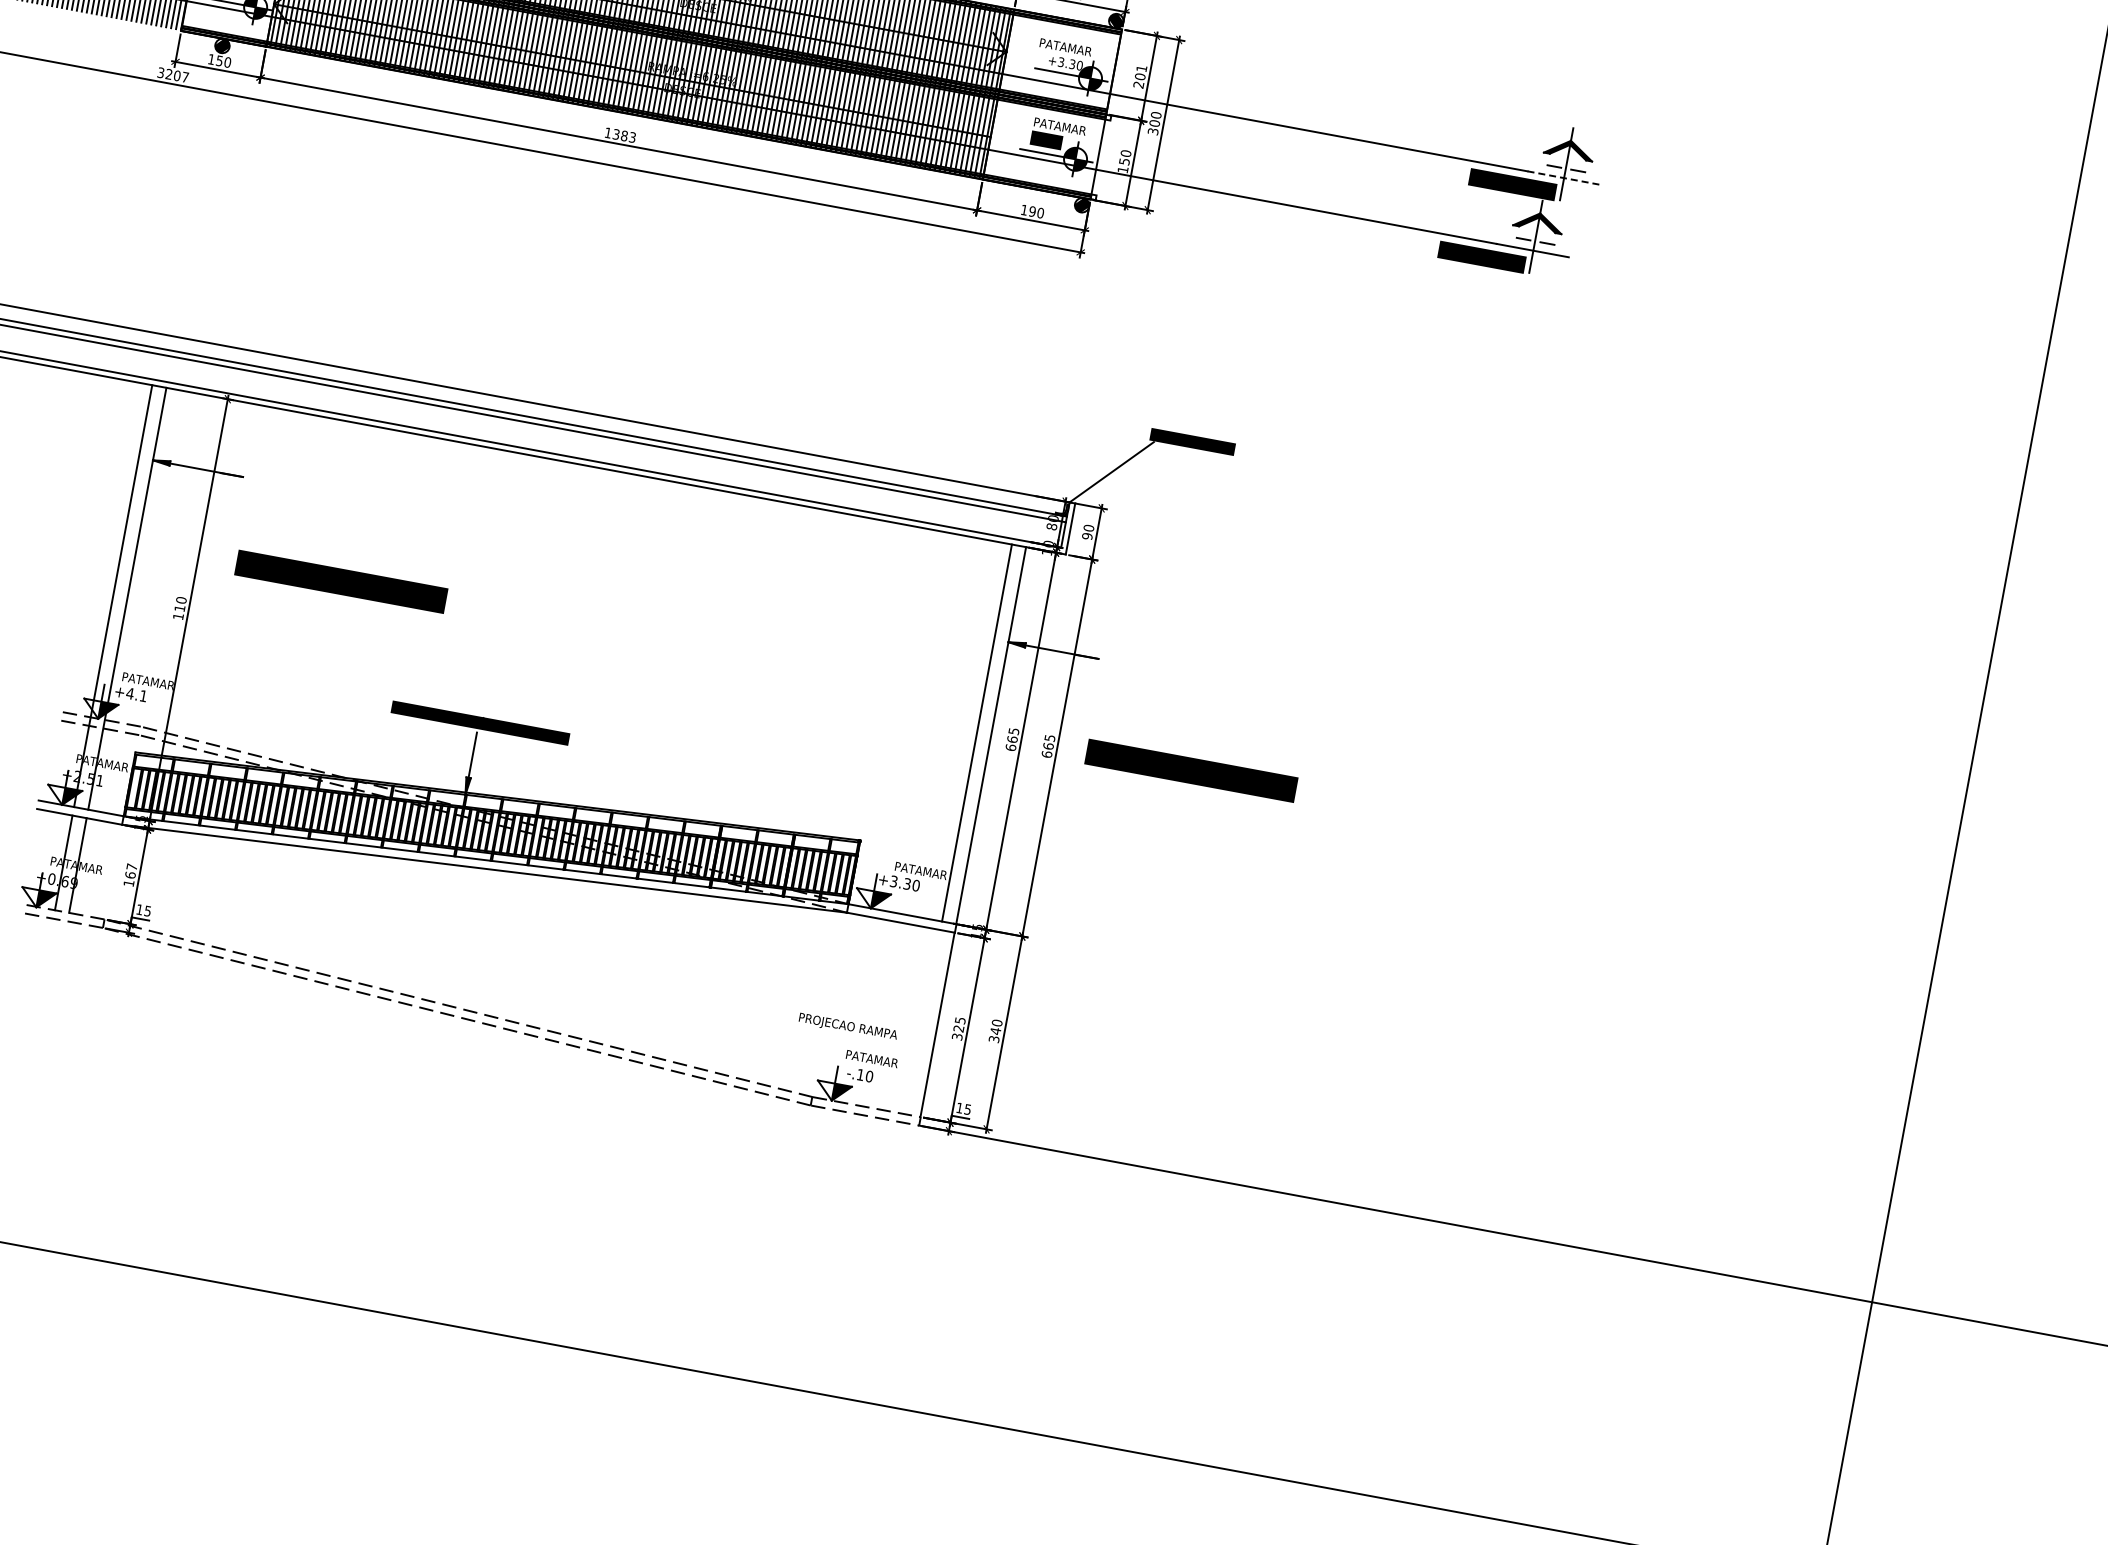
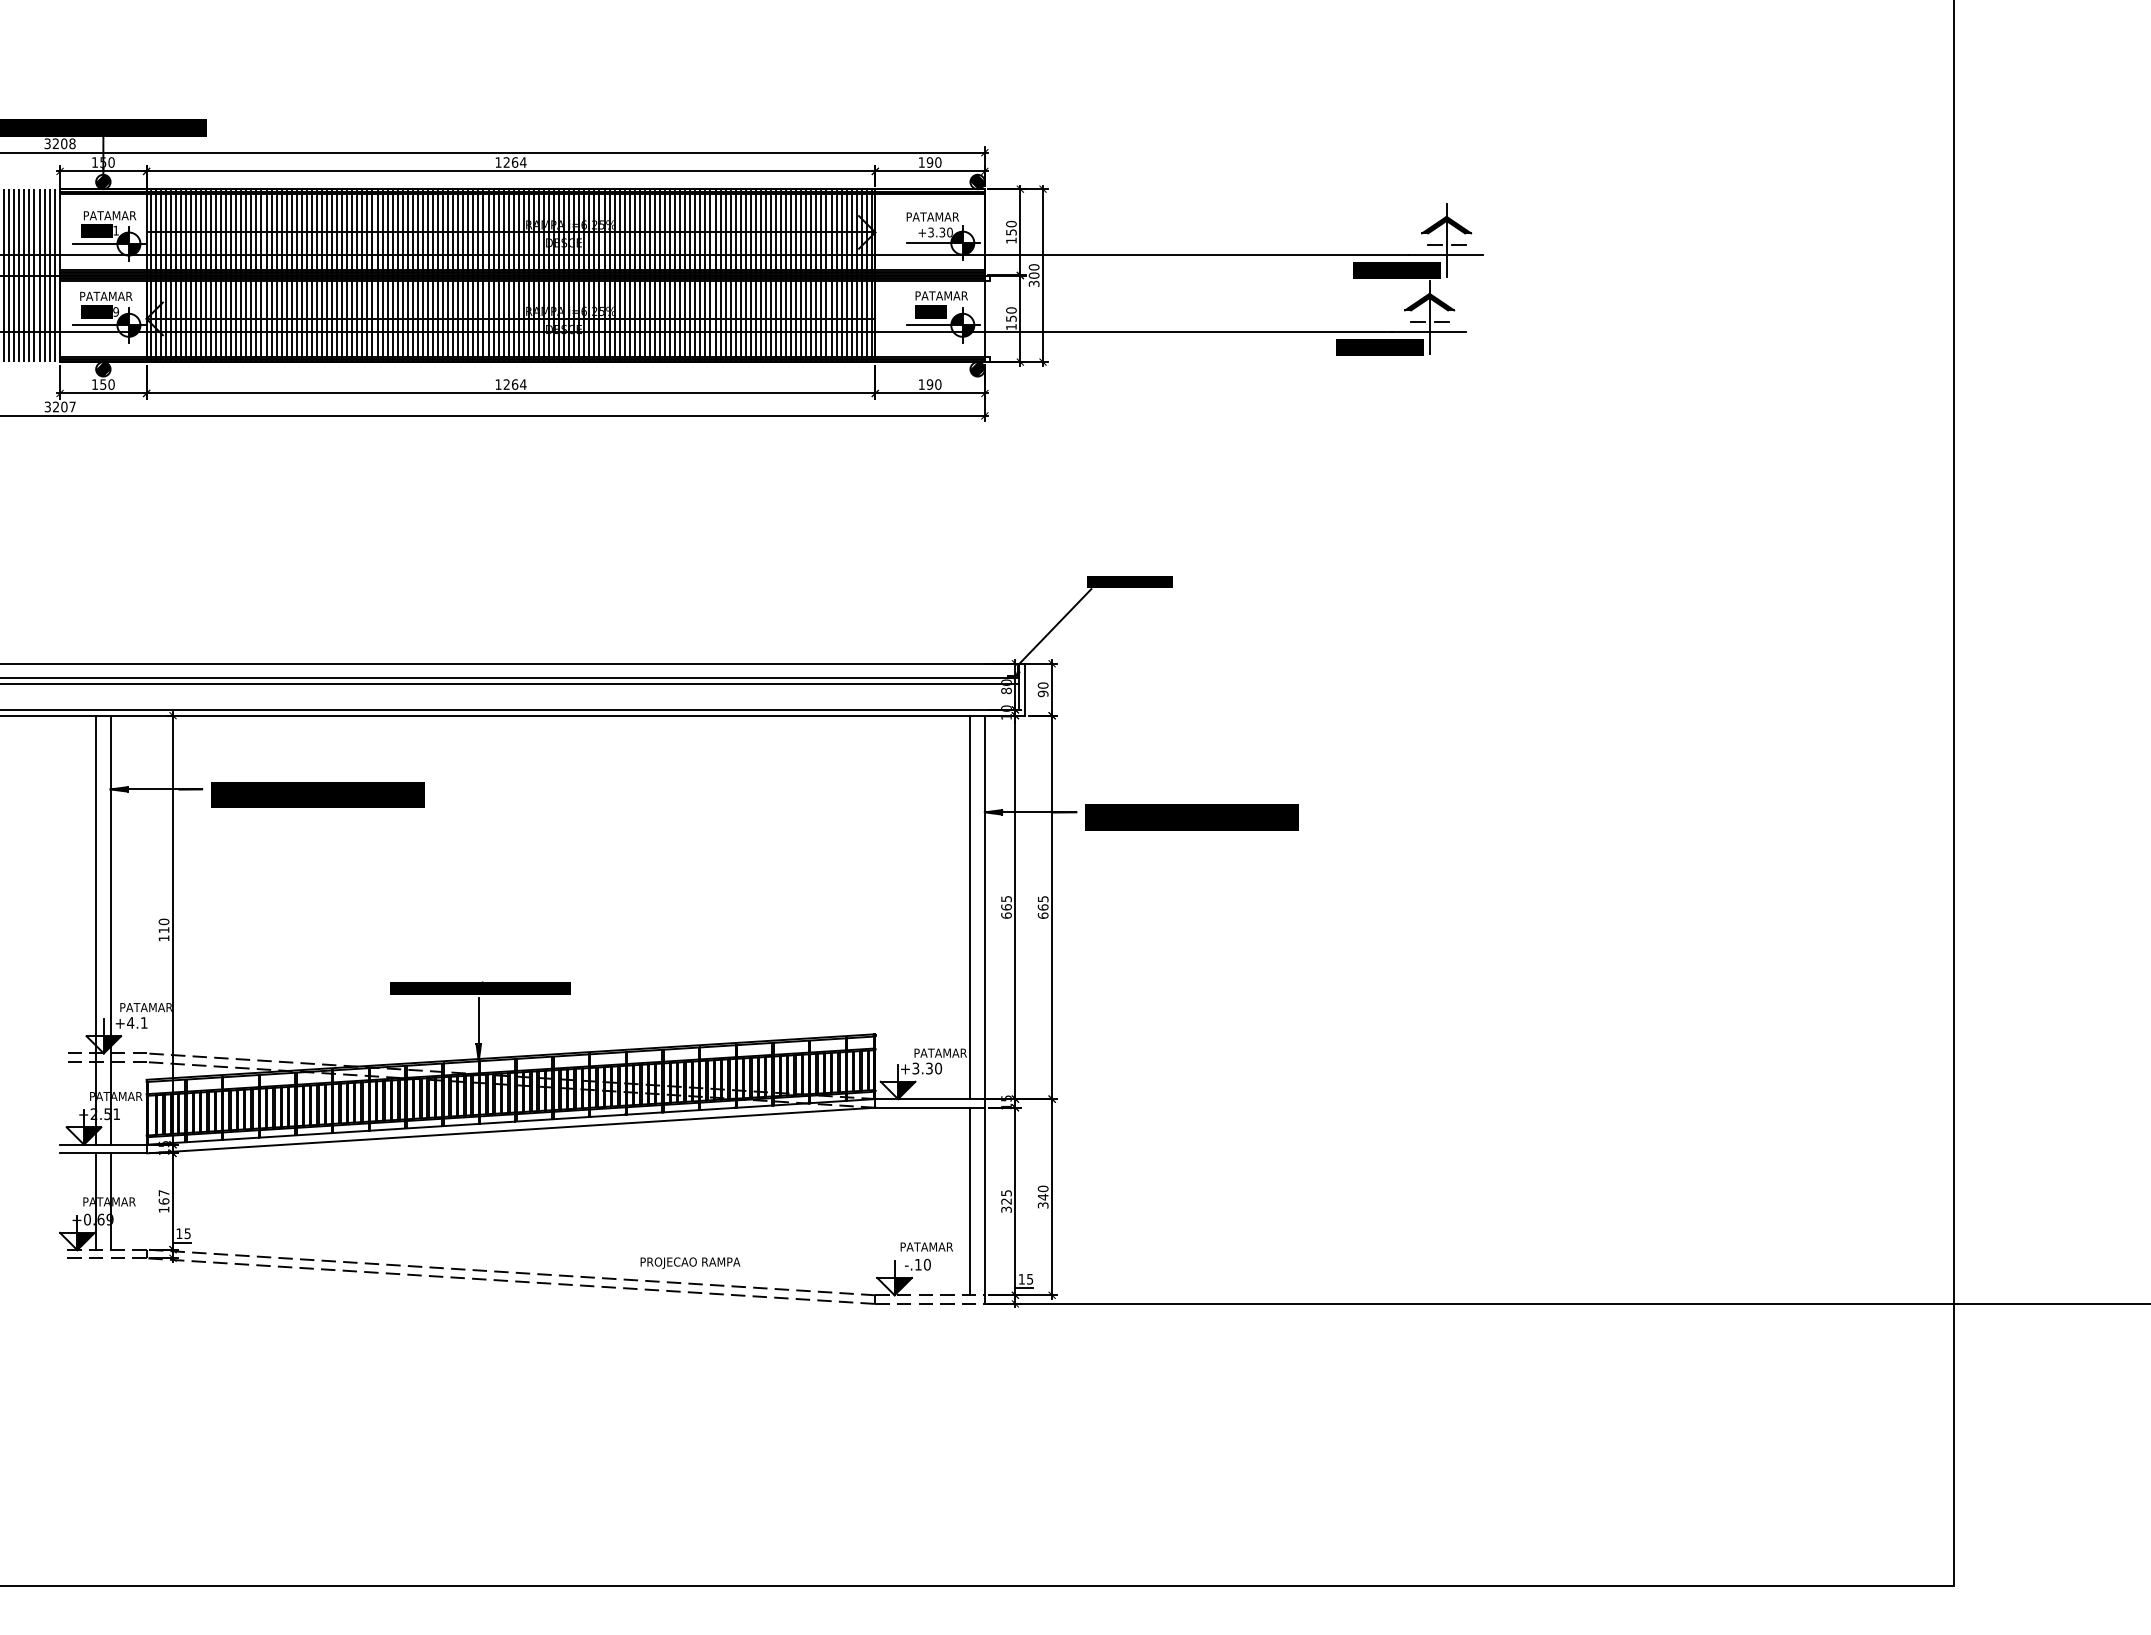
text: (1140, 75) -> (1011, 231), 201 -> 150
text: (623, 135) -> (514, 384), 1383 -> 1264
line: (1564, 177) -> (1446, 254), dashed -> solid
text: (340, 581) -> (317, 794), moved
text: (1190, 770) -> (1191, 817), moved
line: (923, 1022) -> (970, 1201), added
text: (848, 1026) -> (690, 1262), moved

